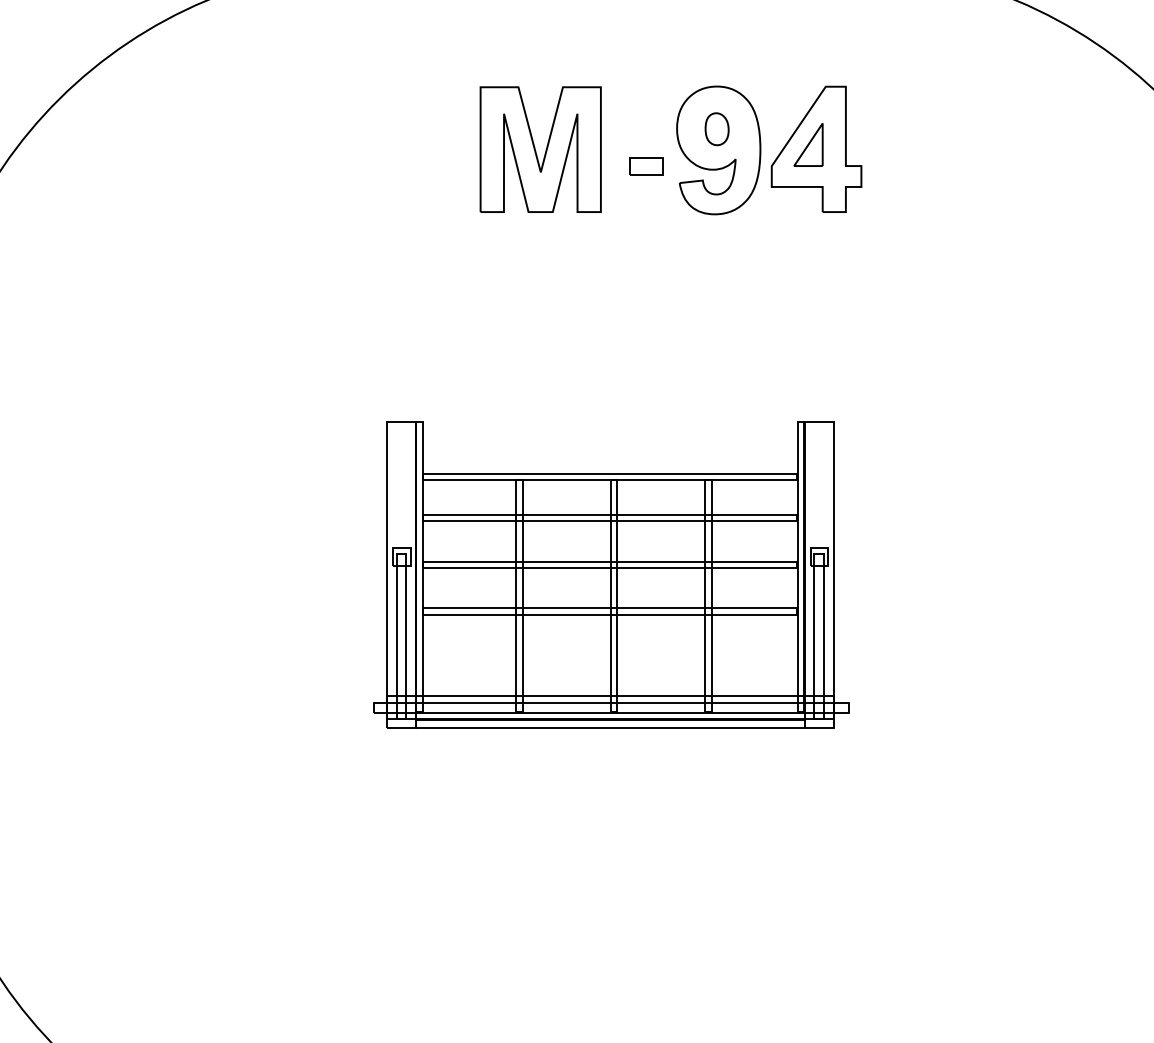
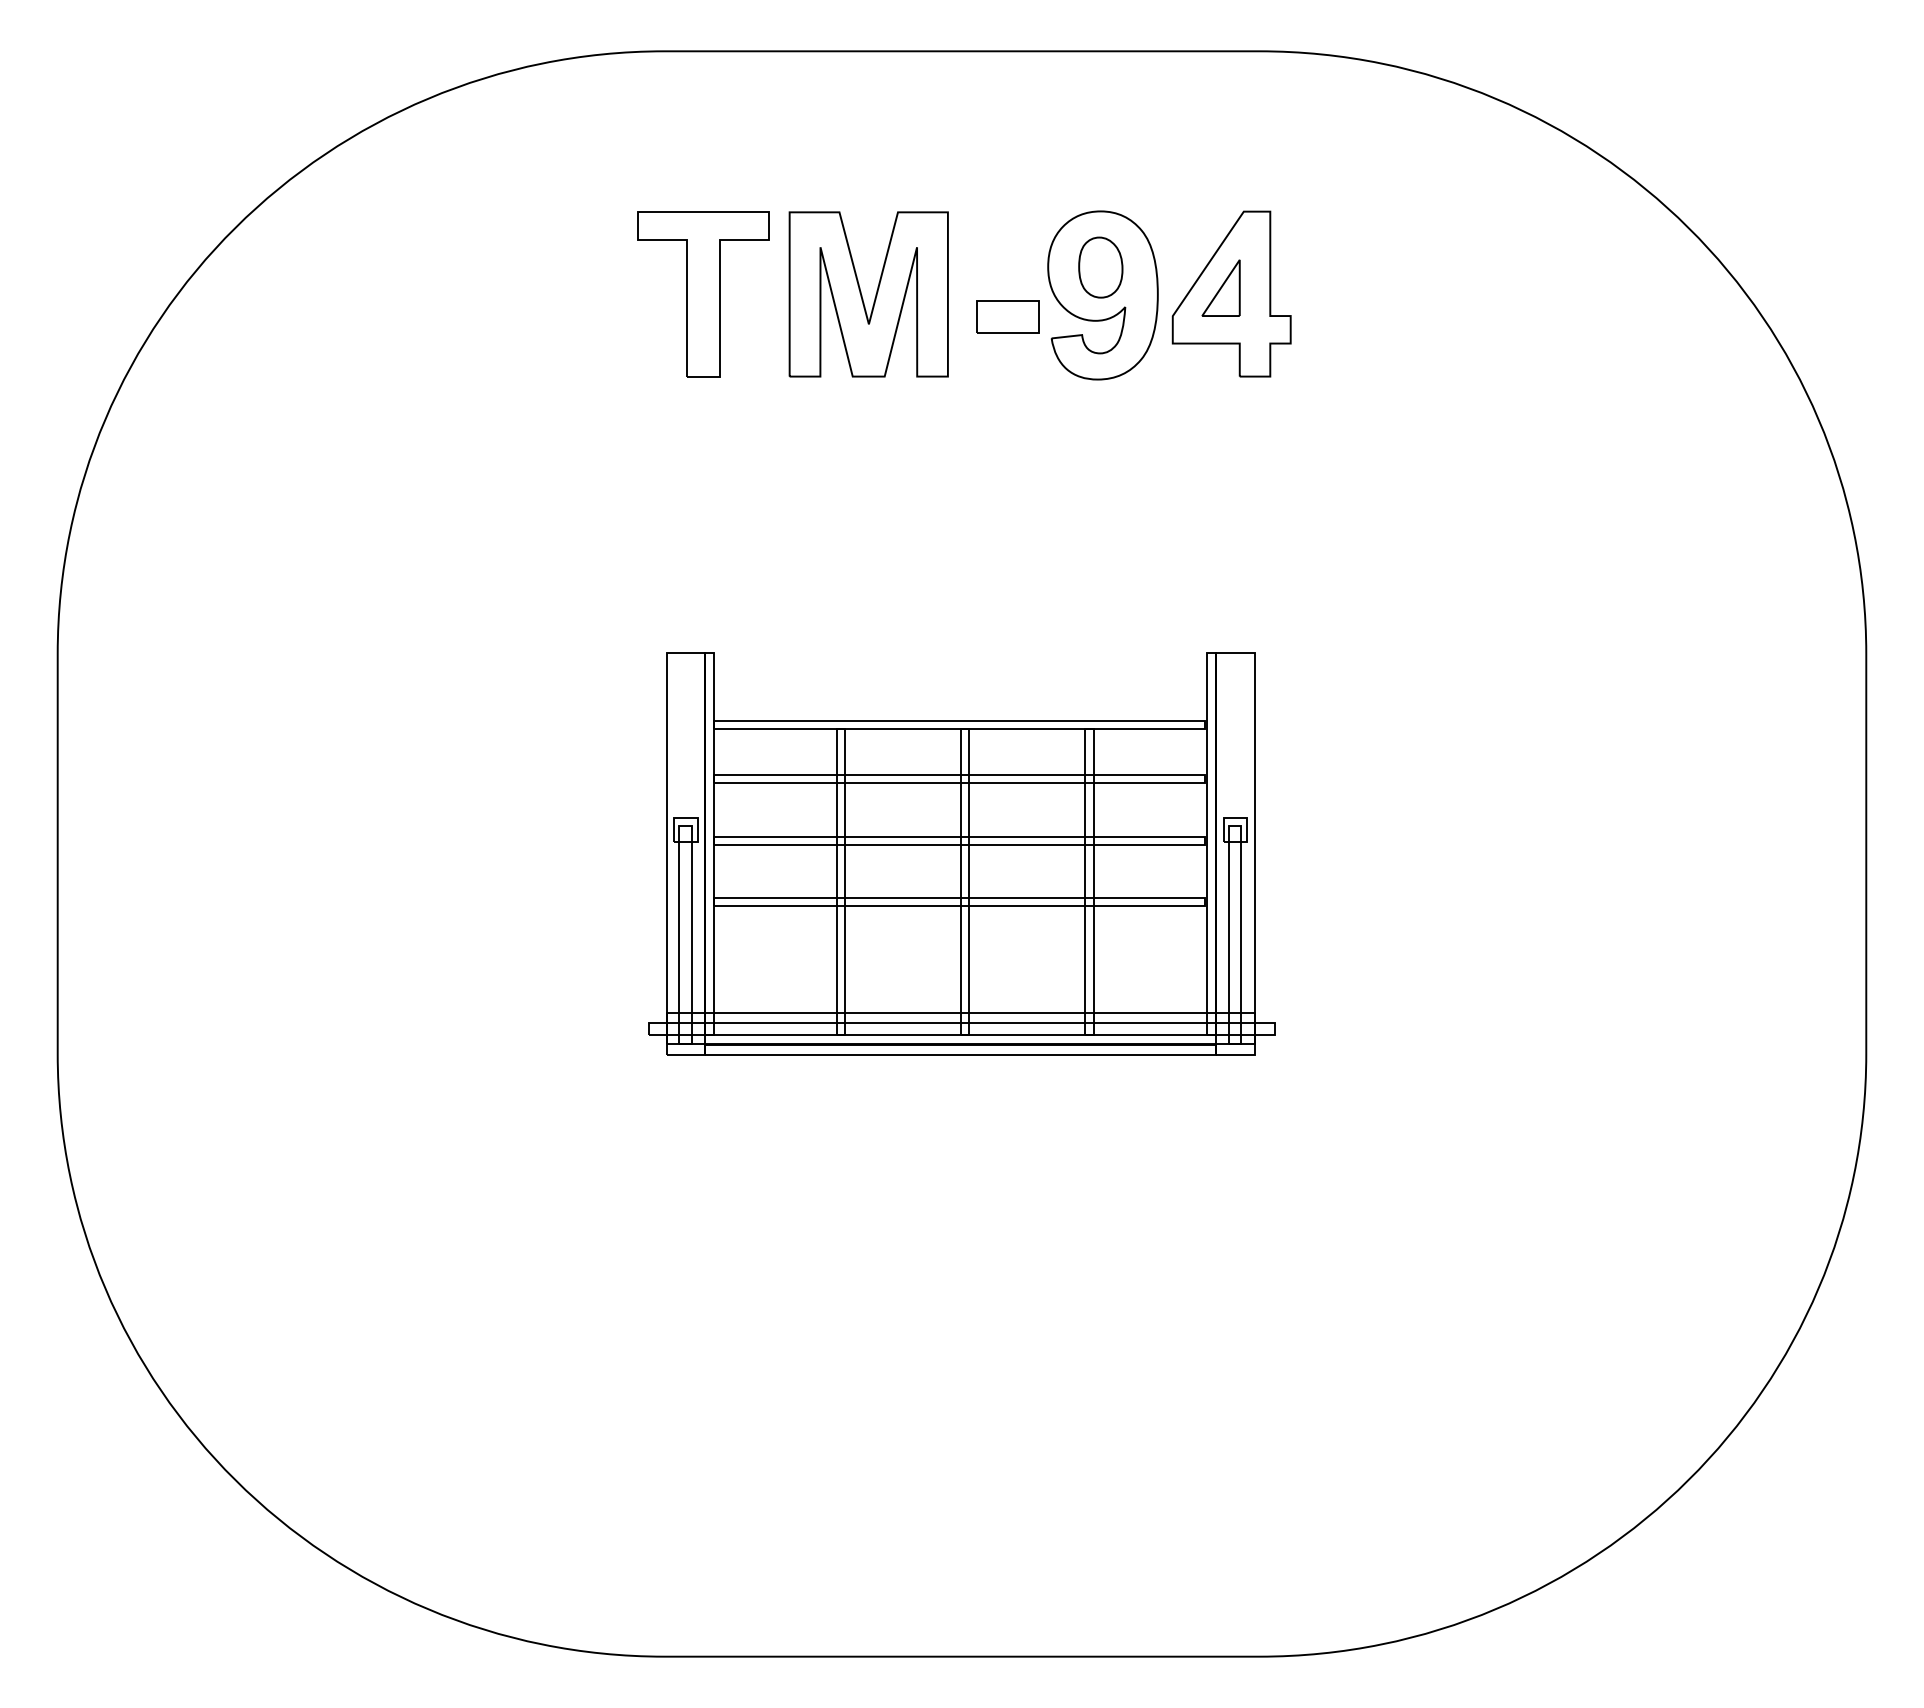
part: (716, 129) -> (1100, 267), size x1.43
part: (415, 149) -> (703, 294), added
part: (646, 166) -> (1007, 316), size x1.43

